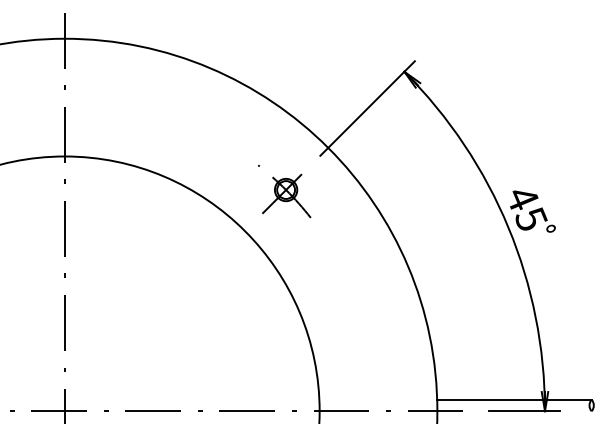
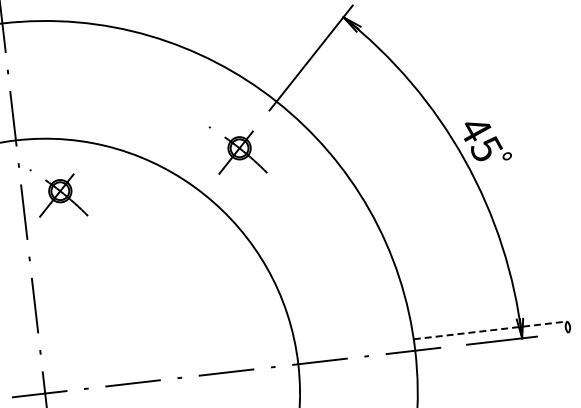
part: (101, 213) -> (58, 192), added
line: (514, 399) -> (490, 330), solid -> dashed

